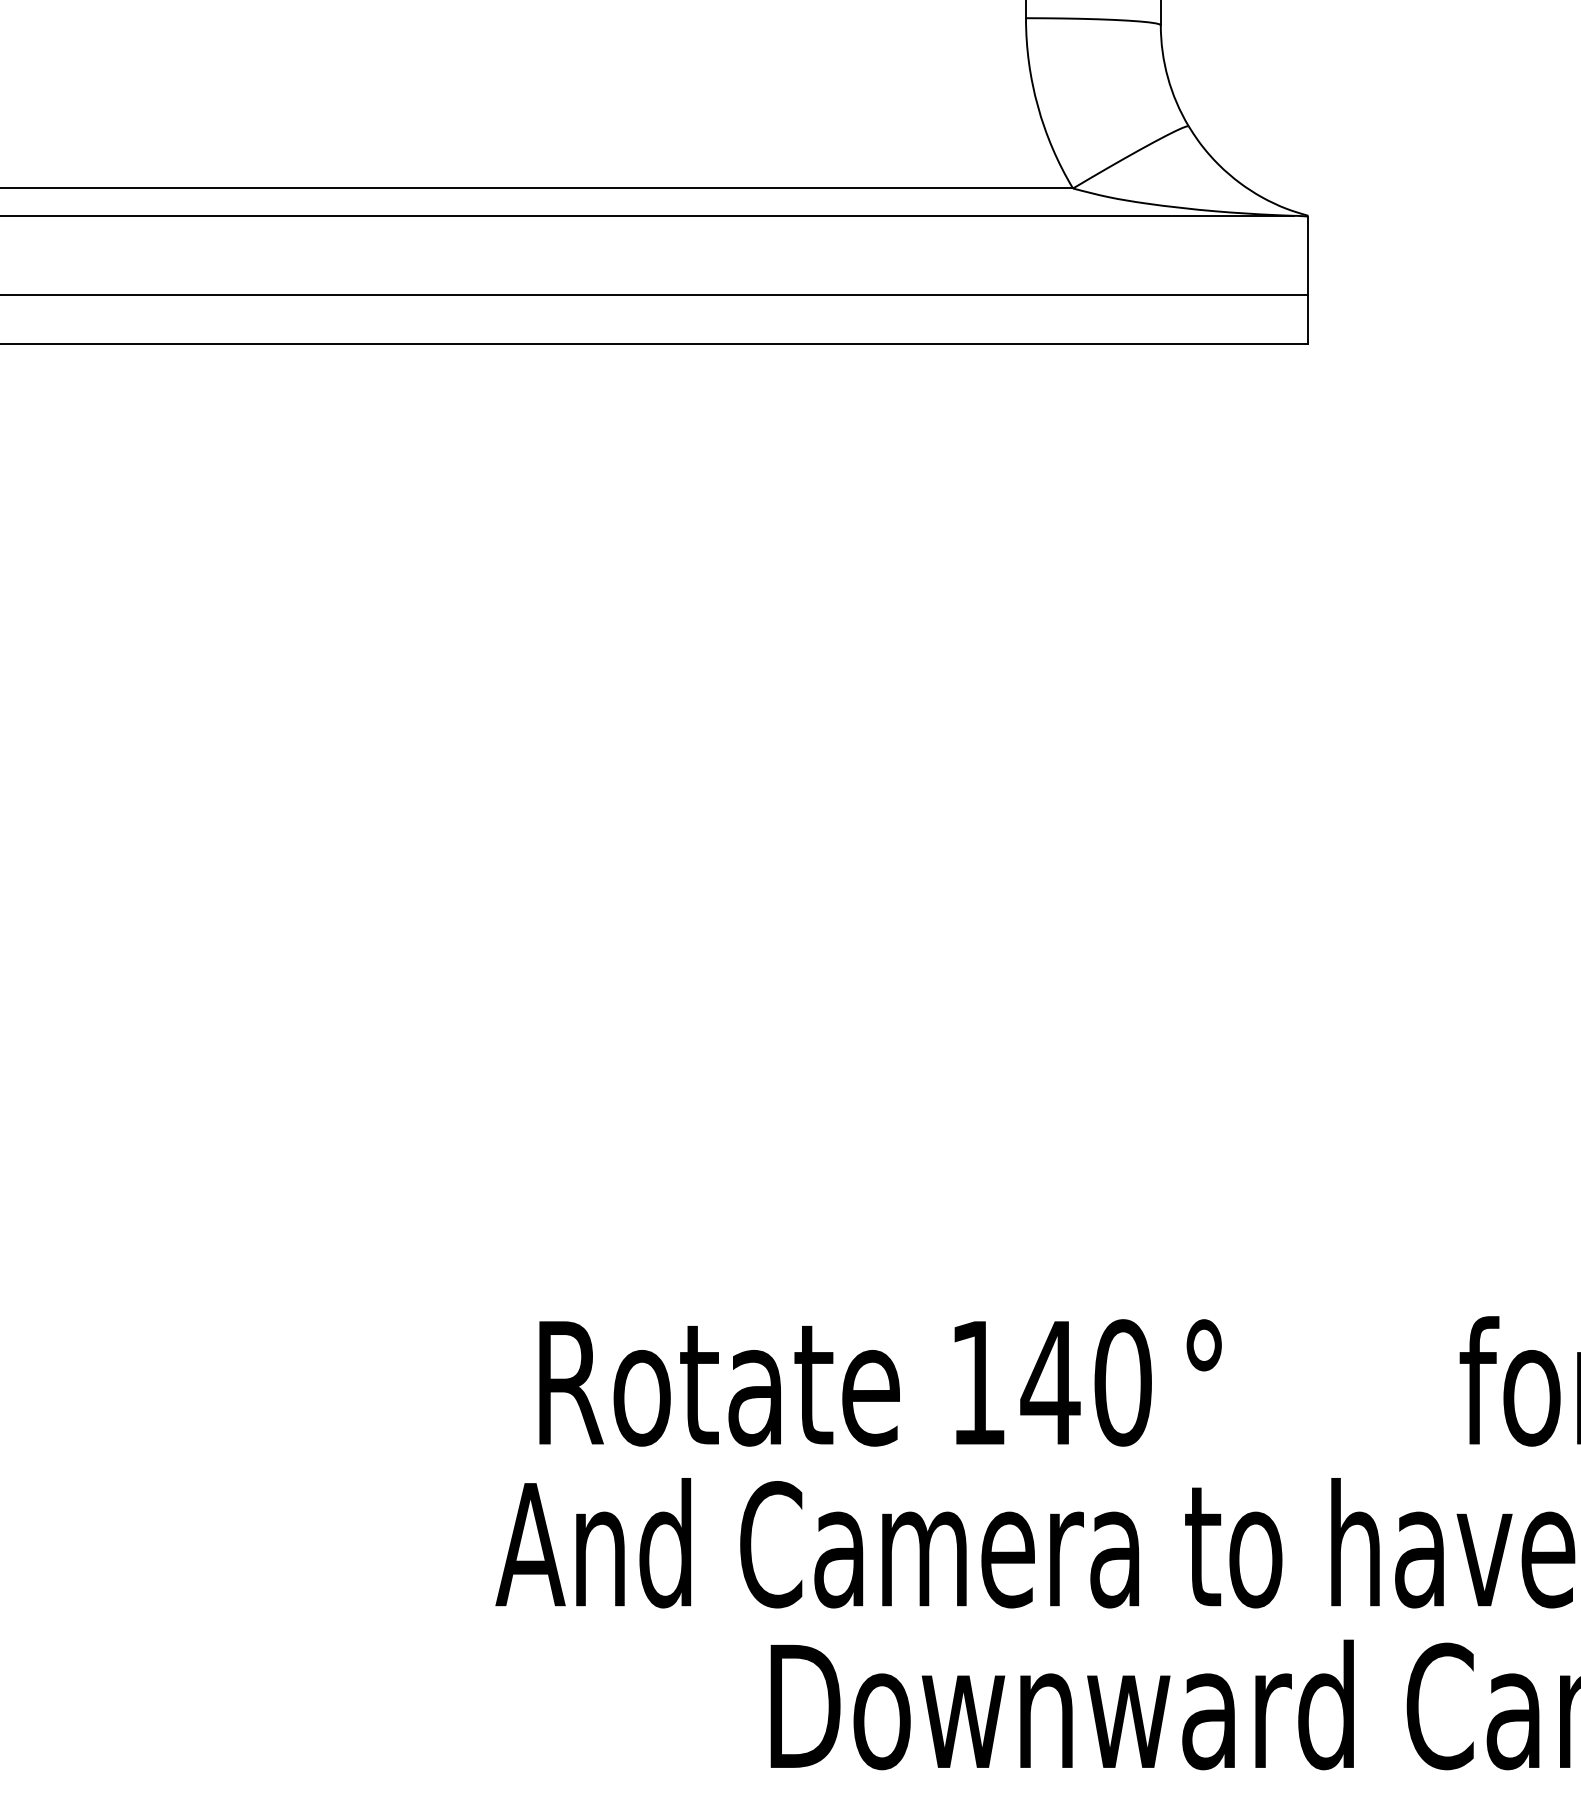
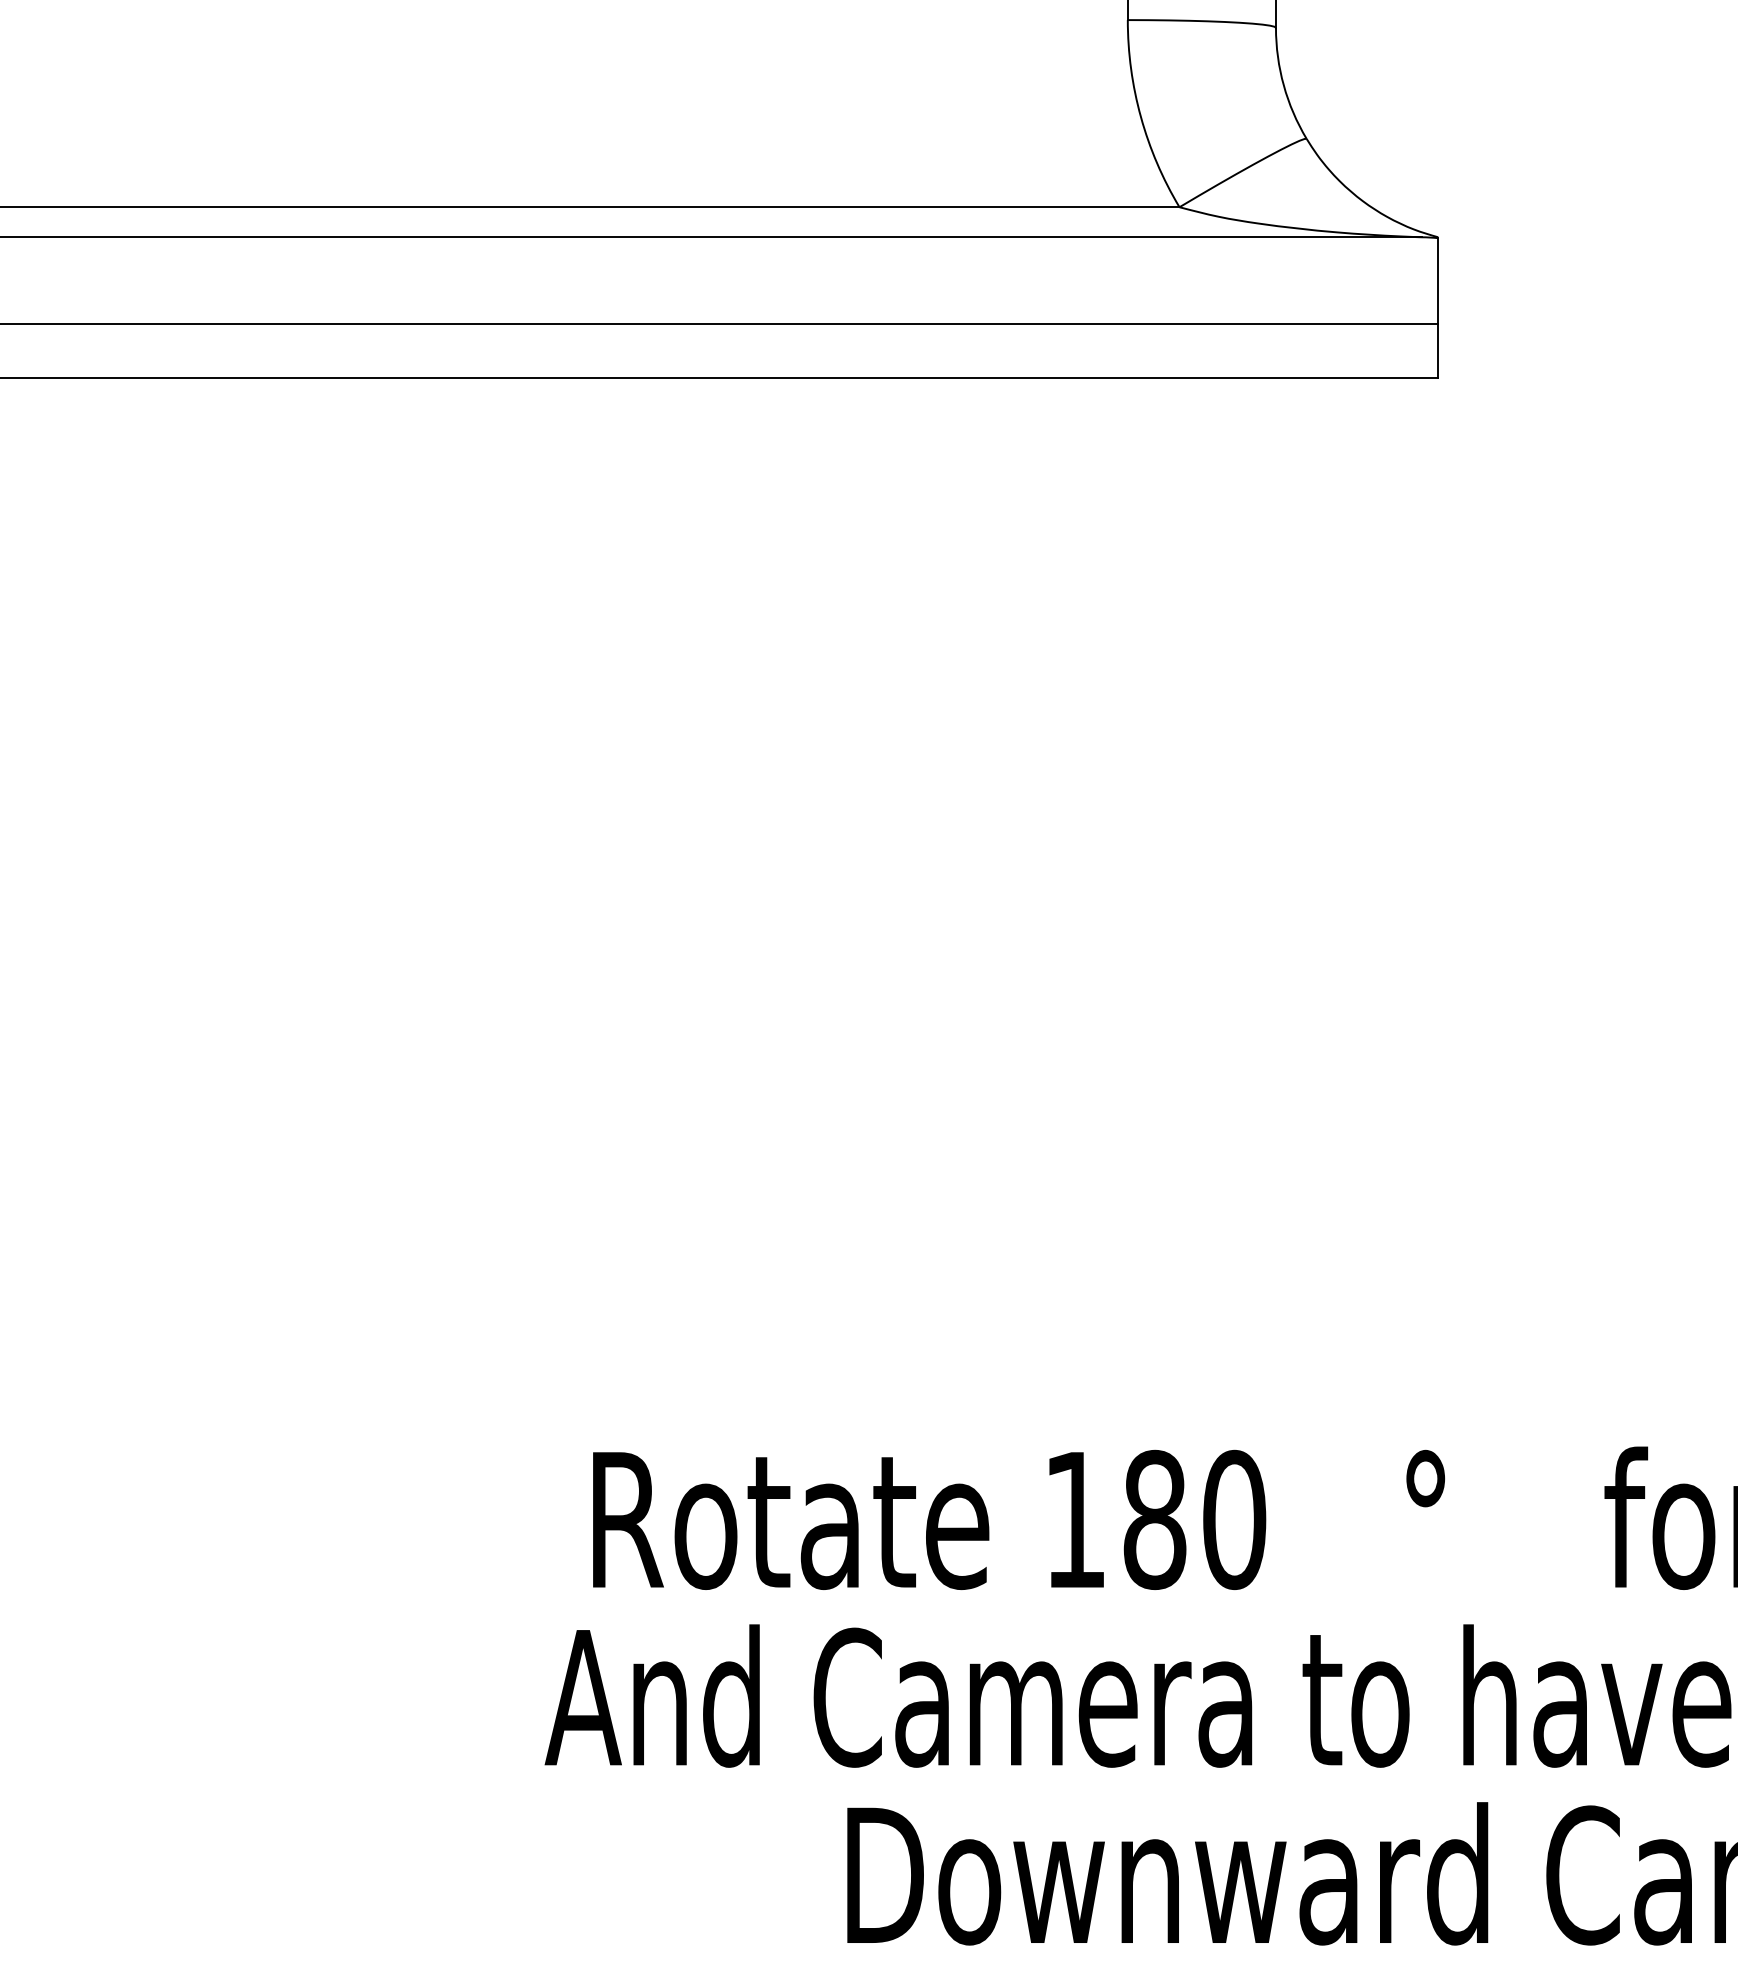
text: (1204, 1345) -> (1425, 1478), moved
text: (1050, 1382) -> (1154, 1519), 140 -> 180

